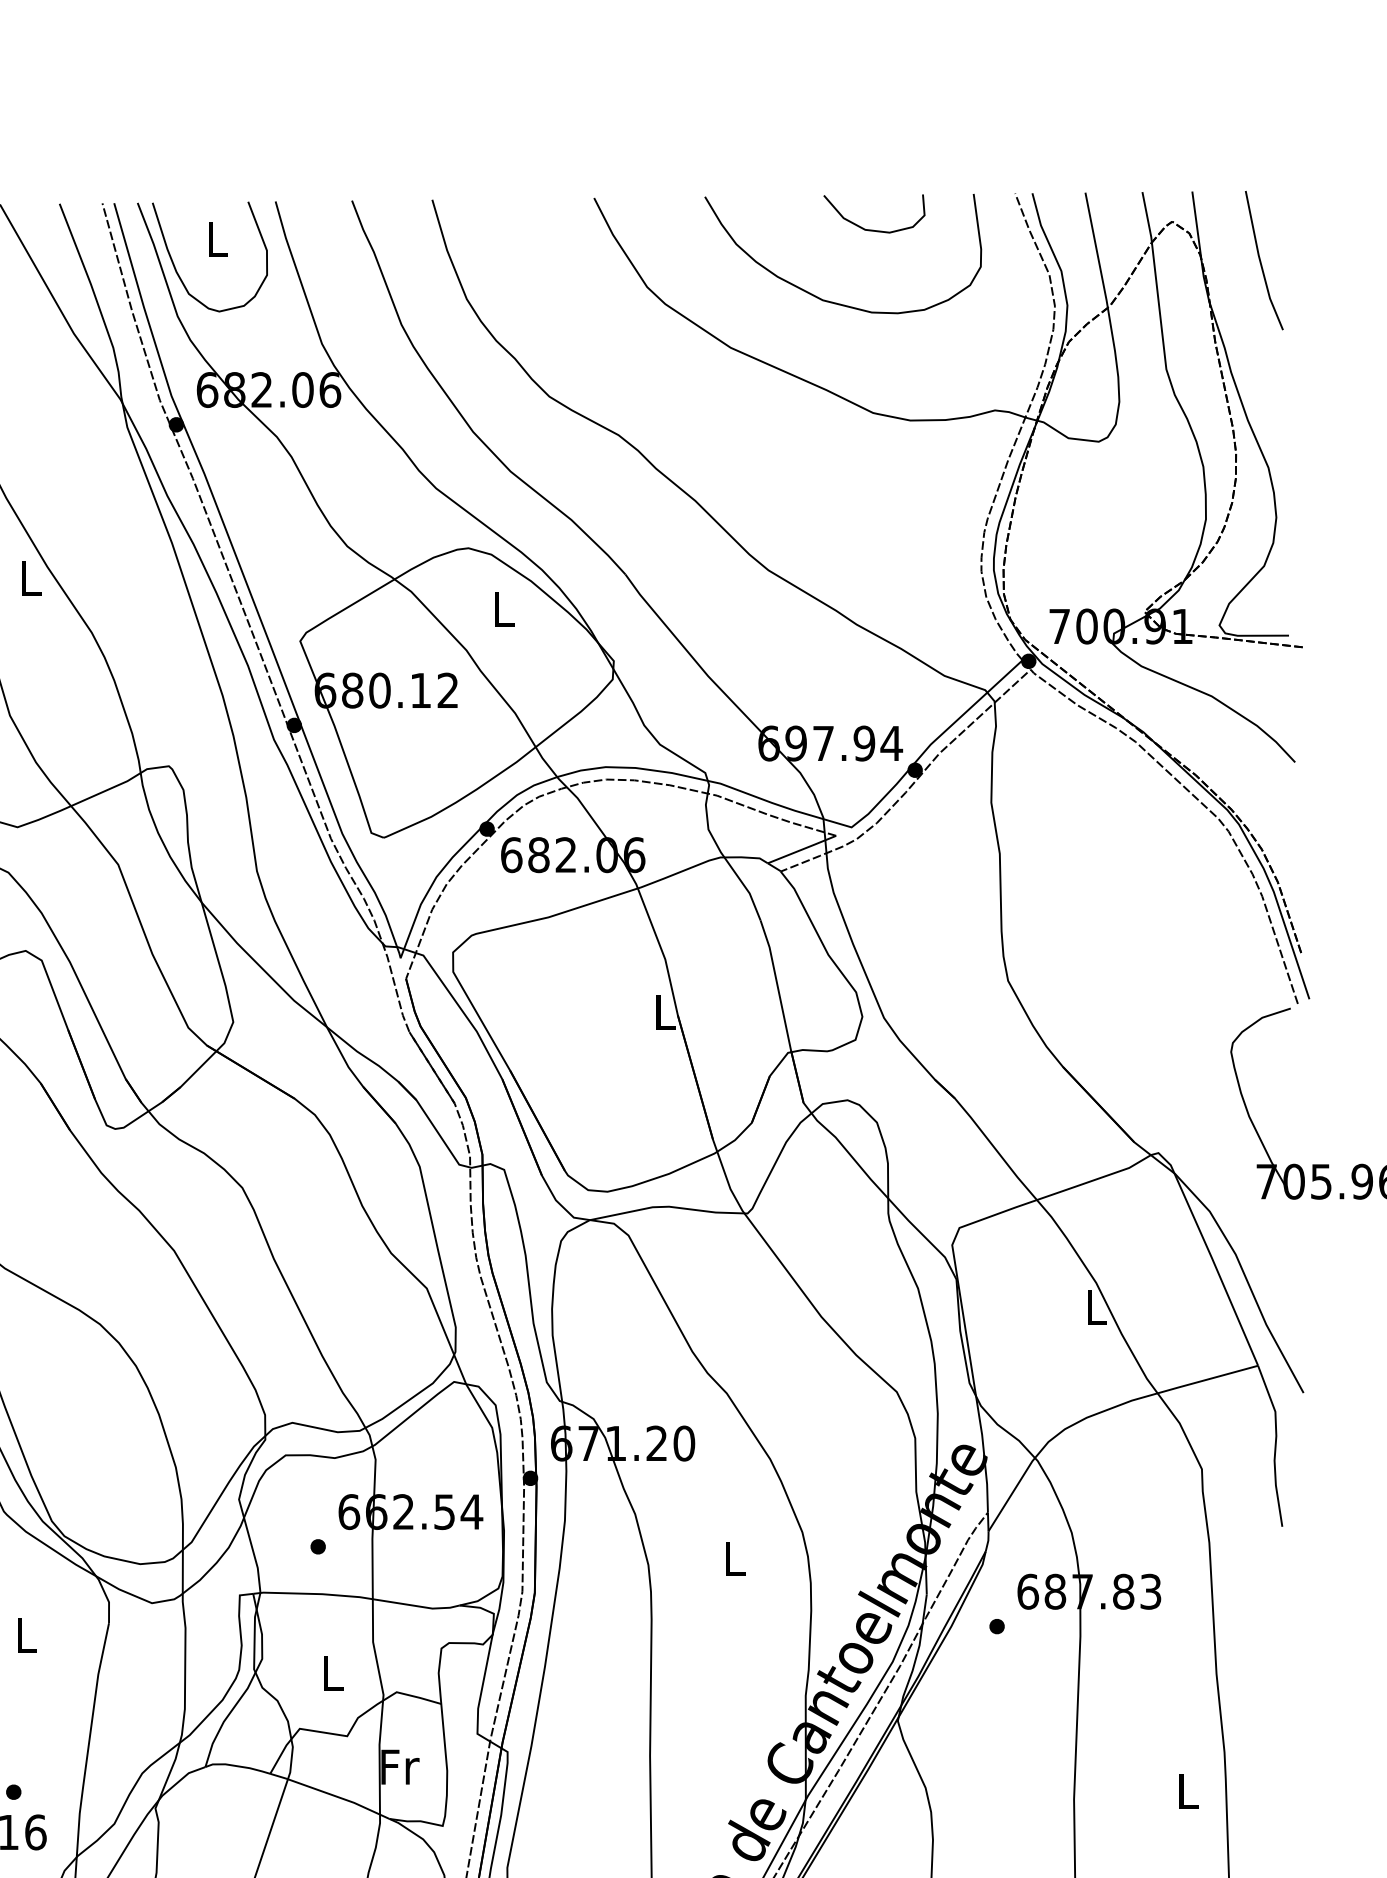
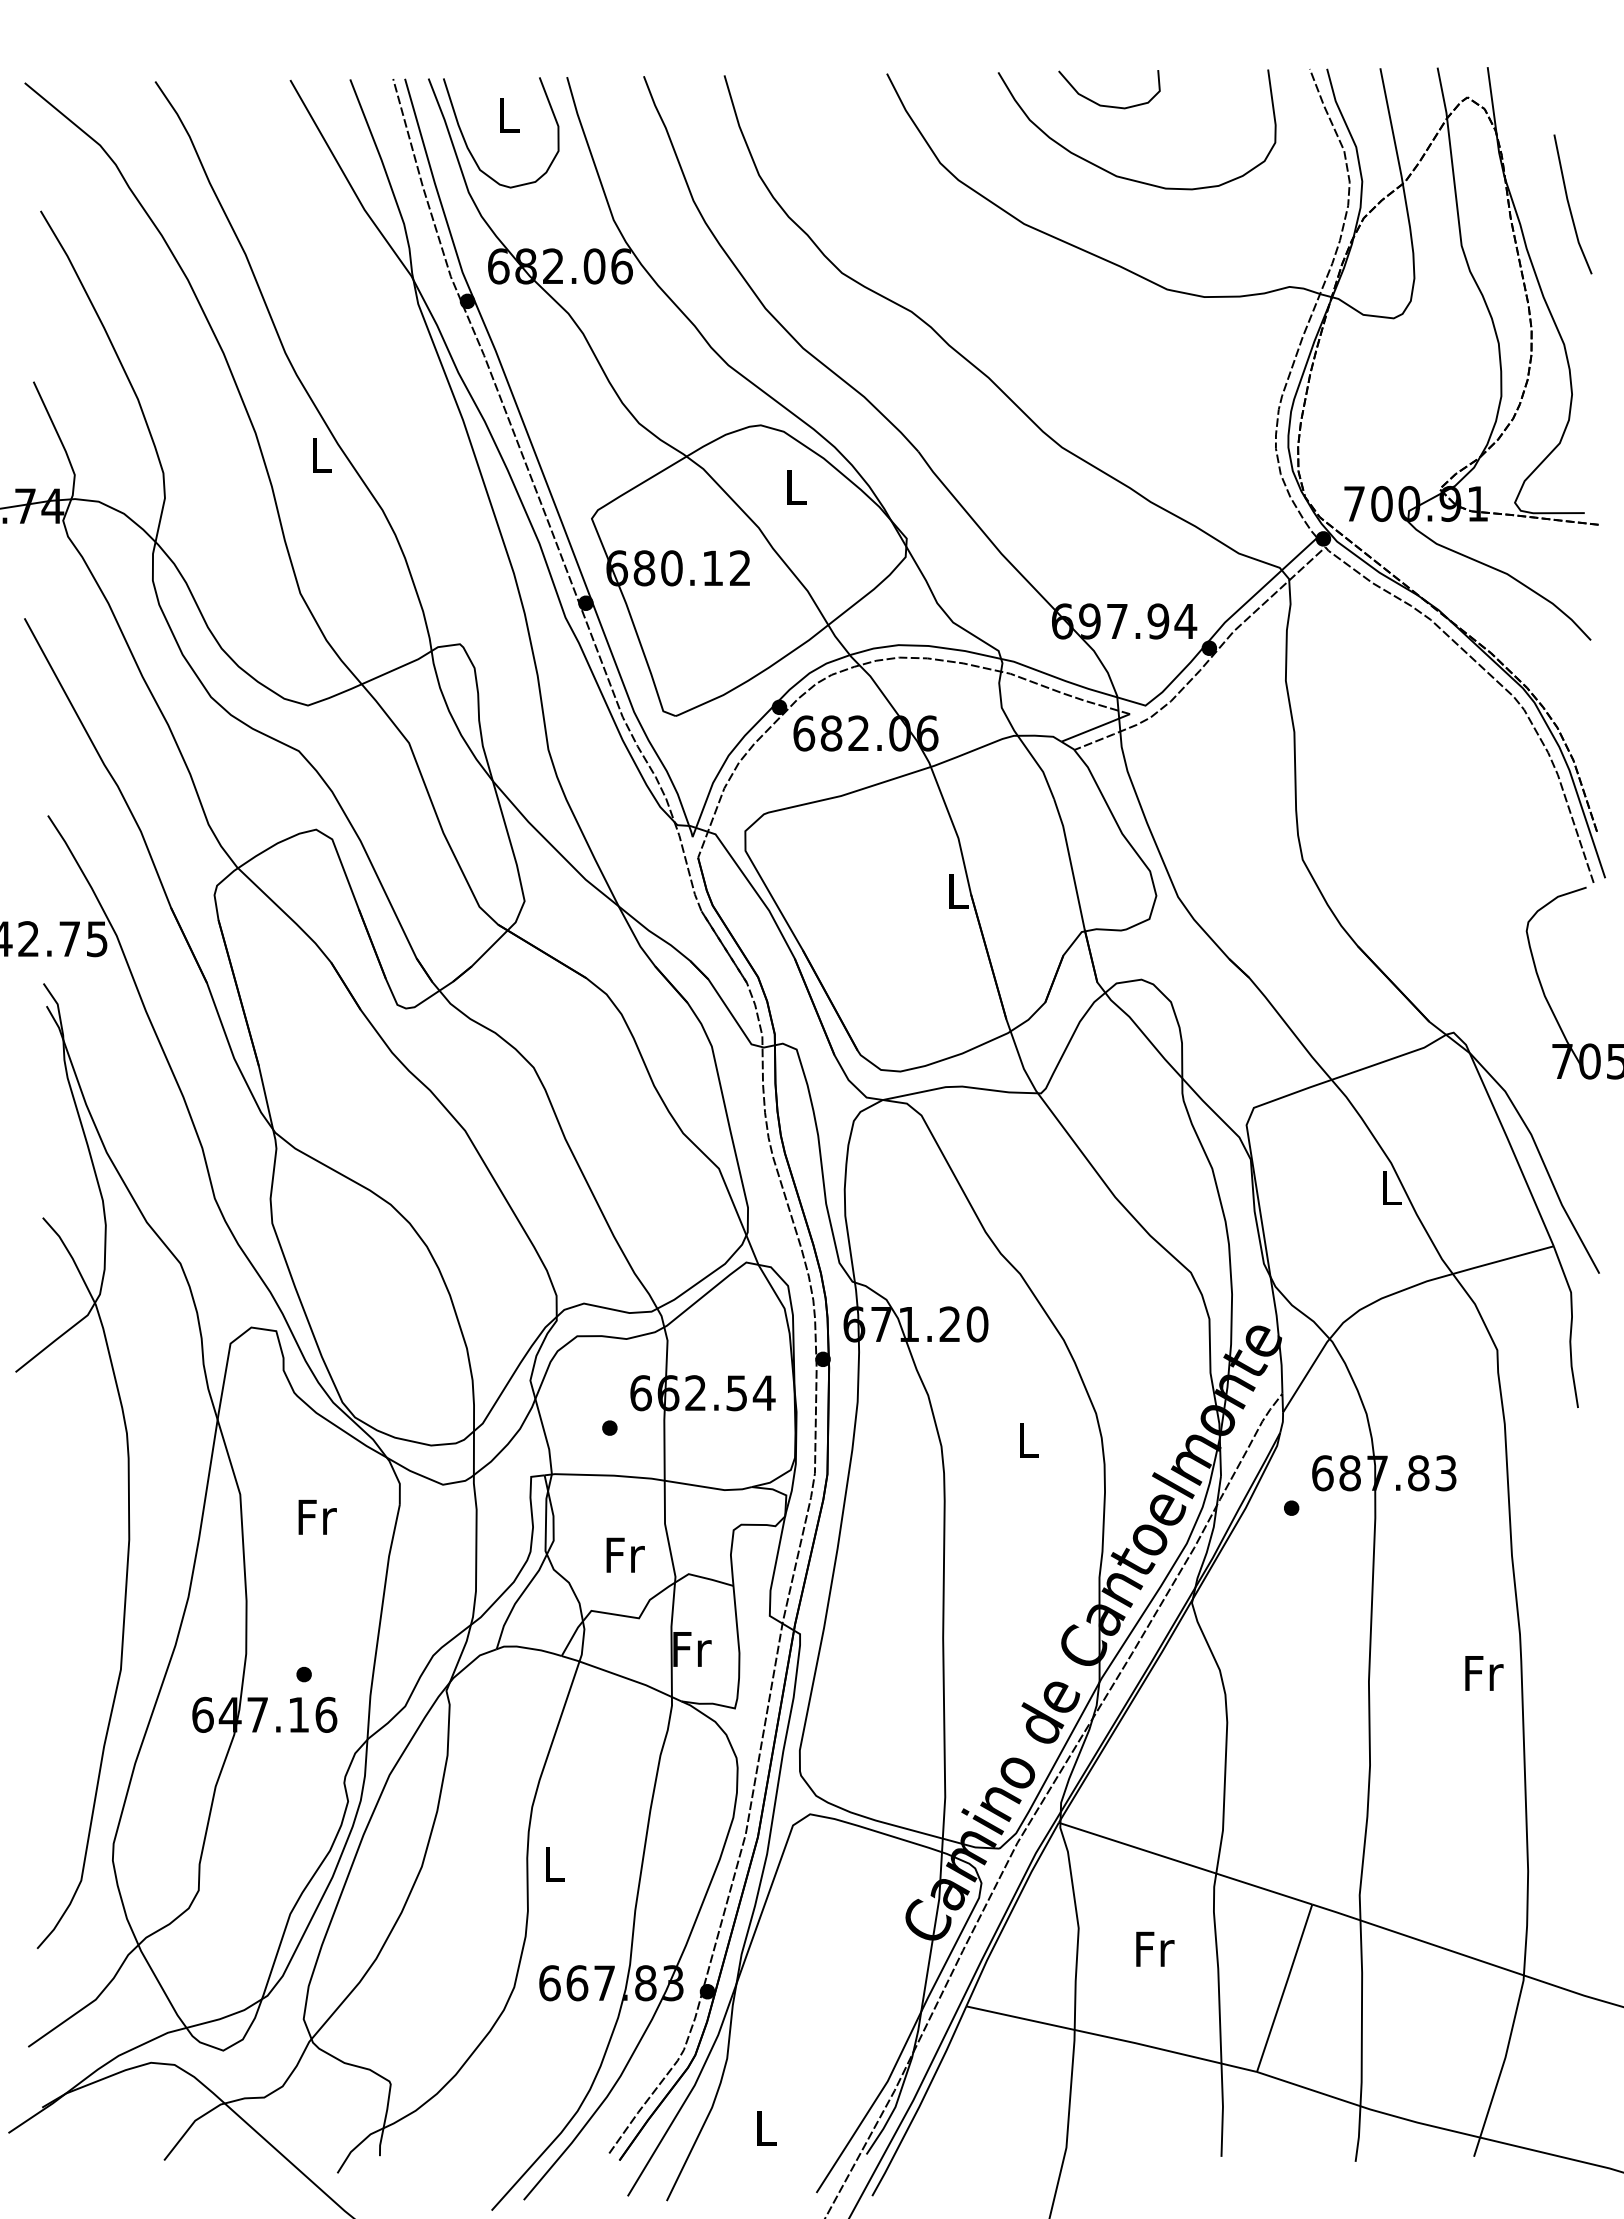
curve: (874, 229) -> (1109, 105), moved
line: (1261, 262) -> (1570, 206), moved
text: (27, 1634) -> (317, 1516), L -> Fr
text: (333, 1672) -> (625, 1554), L -> Fr
text: (1189, 1791) -> (1484, 1673), L -> Fr

